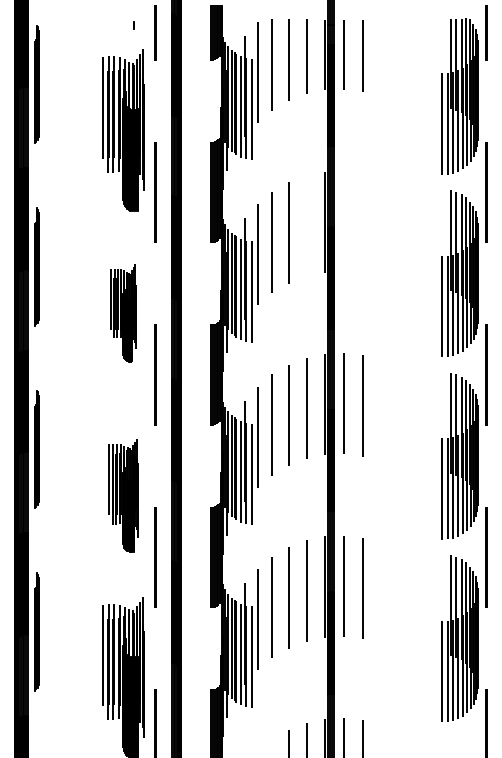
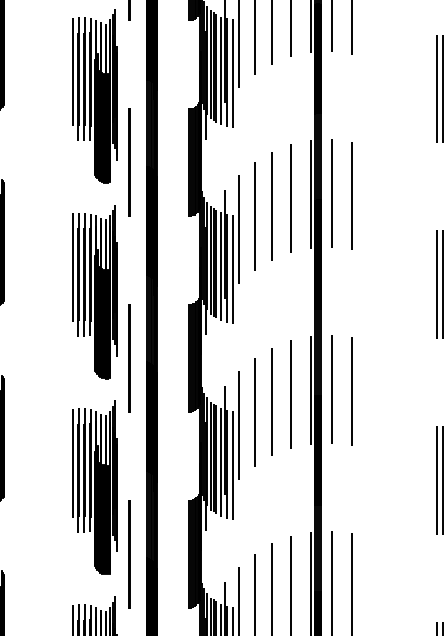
line: (344, 221) -> (331, 193), added
line: (362, 223) -> (351, 195), added
line: (306, 225) -> (291, 198), added
part: (123, 313) -> (94, 292), size x1.67
part: (123, 495) -> (94, 487), size x1.43

